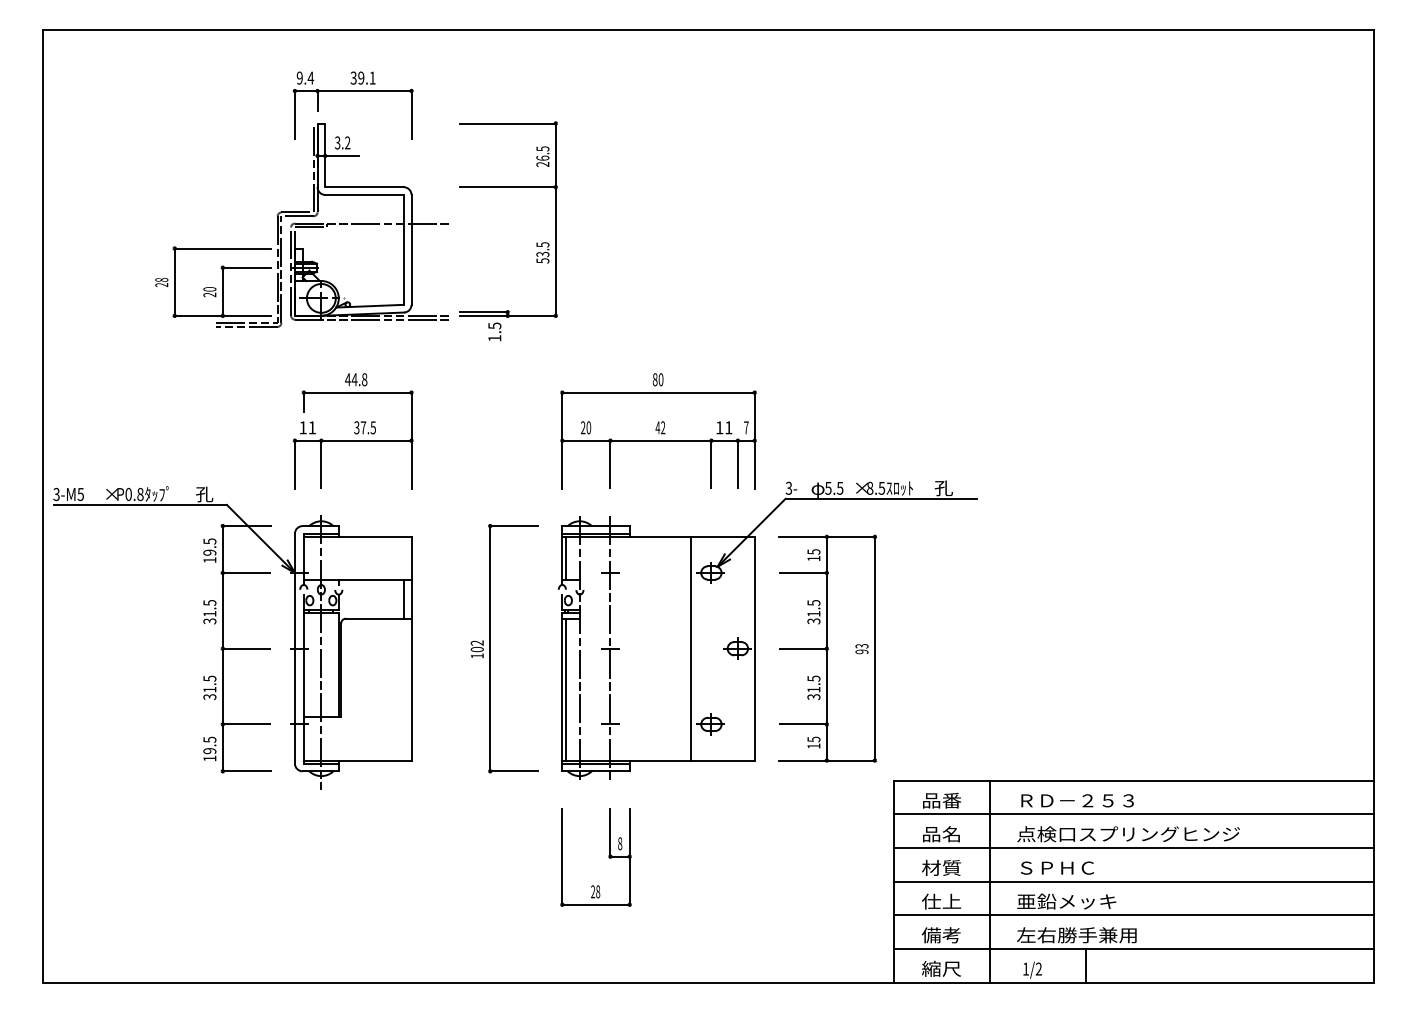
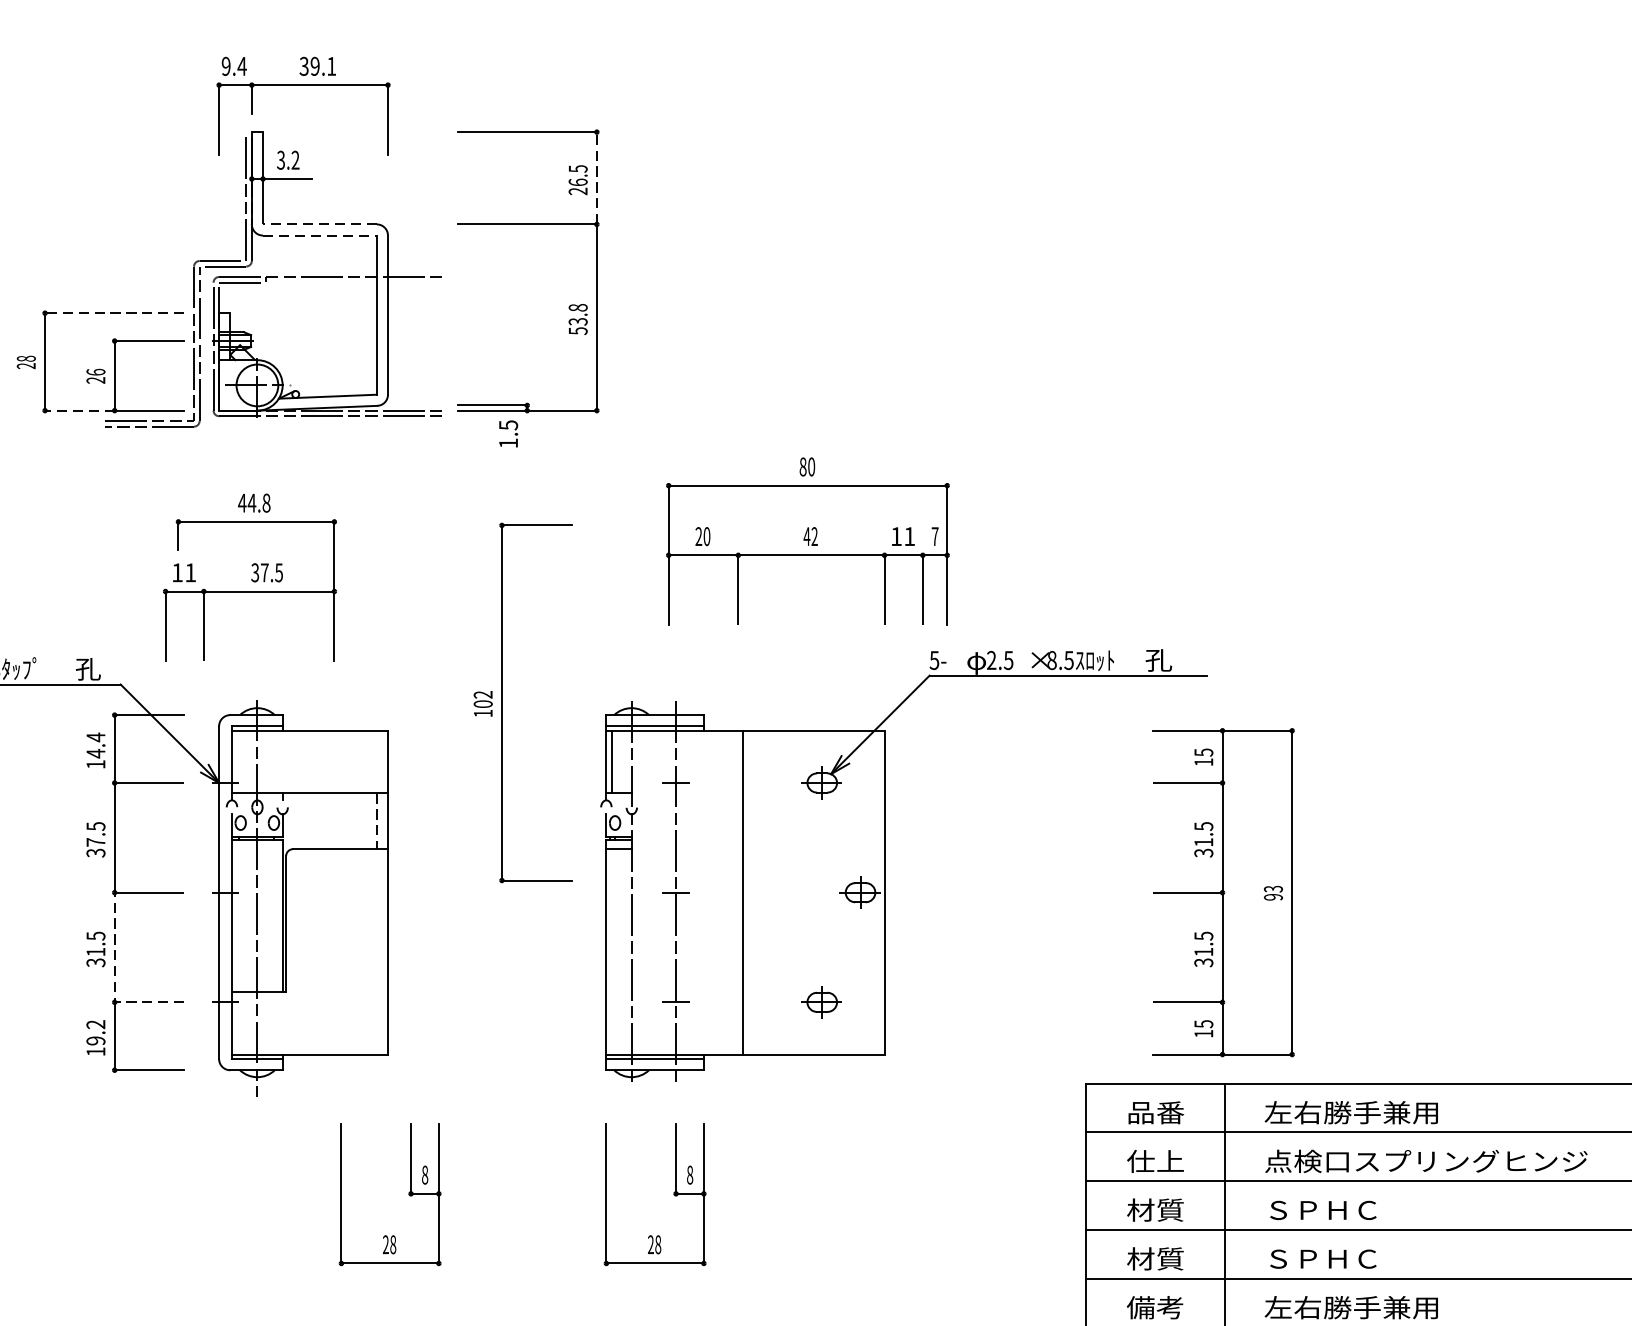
line: (555, 155) -> (596, 178), solid -> dashed
line: (364, 187) -> (319, 224), solid -> dashed
line: (365, 194) -> (321, 234), solid -> dashed
text: (542, 244) -> (577, 307), 53.5 -> 53.8
line: (222, 248) -> (114, 313), solid -> dashed
text: (209, 289) -> (95, 372), 20 -> 26
line: (198, 315) -> (79, 410), solid -> dashed
part: (352, 431) -> (248, 578), moved
part: (658, 431) -> (807, 541), moved
text: (789, 487) -> (935, 659), 3- -> 5-
text: (828, 487) -> (991, 659), 5.5 -> 2.5
text: (209, 547) -> (95, 746), 19.5 -> 14.4
line: (403, 599) -> (376, 821), solid -> dashed
text: (209, 613) -> (95, 841), 31.5 -> 37.5
part: (490, 648) -> (502, 702), moved
line: (690, 648) -> (742, 892), moved
part: (827, 648) -> (1223, 892), moved
line: (565, 689) -> (610, 951), removed
line: (222, 711) -> (114, 983), solid -> dashed
text: (209, 739) -> (95, 1024), 19.5 -> 19.2
text: (1076, 800) -> (1350, 1112), ＲＤ－２５３ -> 左右勝手兼用
text: (941, 834) -> (1155, 1161), 品名 -> 仕上
part: (425, 857) -> (408, 1195), added
text: (941, 901) -> (1155, 1258), 仕上 -> 材質
text: (1066, 901) -> (1336, 1258), 亜鉛メッキ -> ＳＰＨＣ

